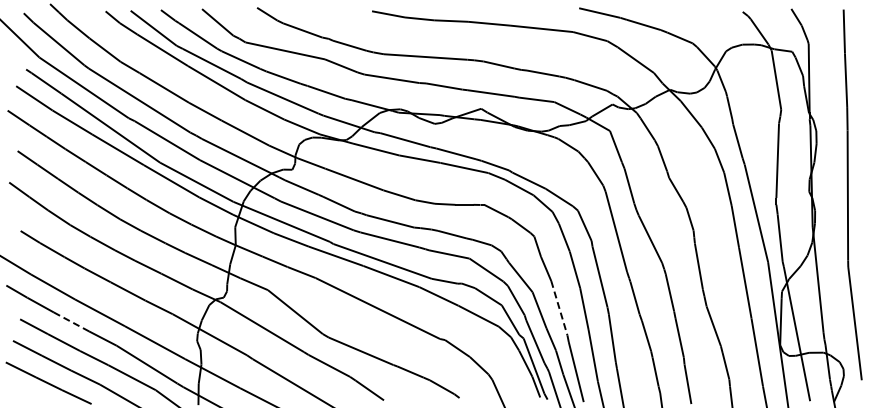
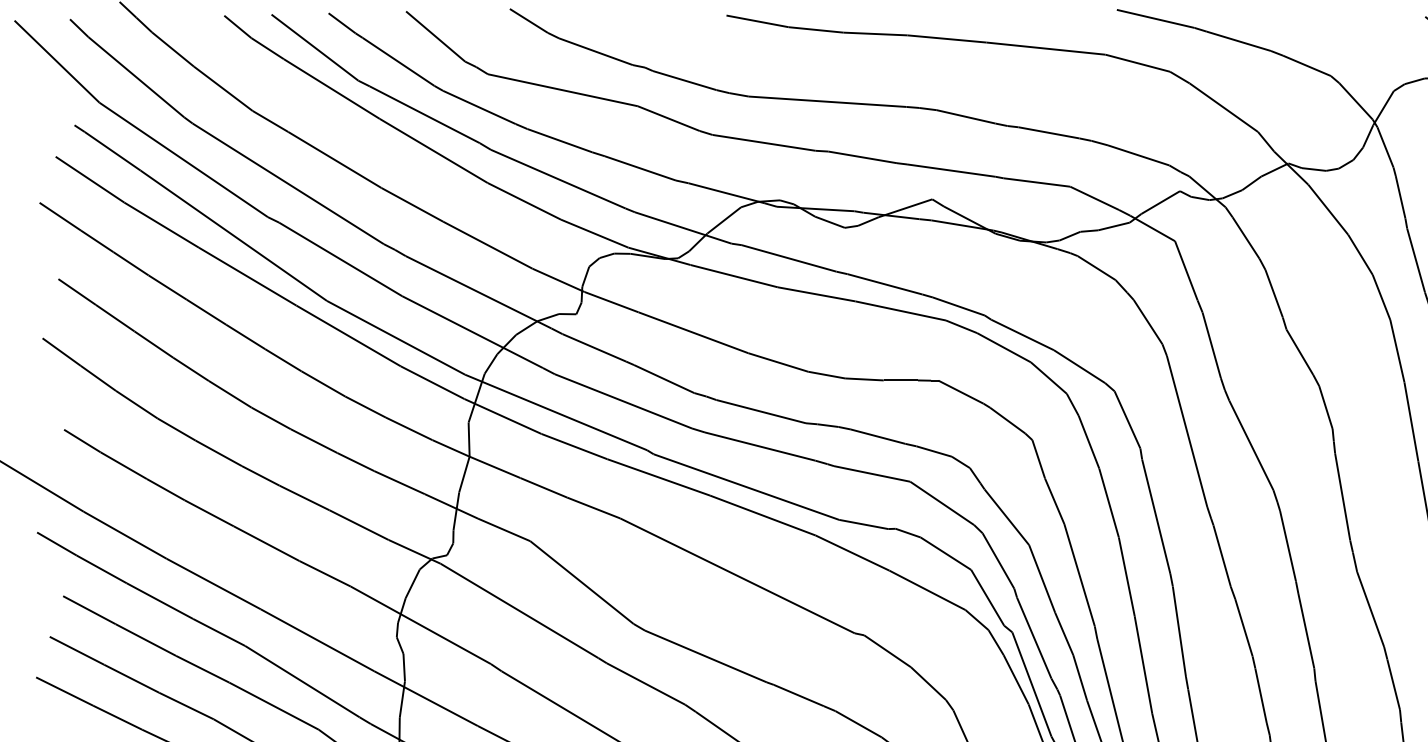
line: (559, 308) -> (1079, 575), dashed -> solid
line: (71, 321) -> (159, 600), dashed -> solid

